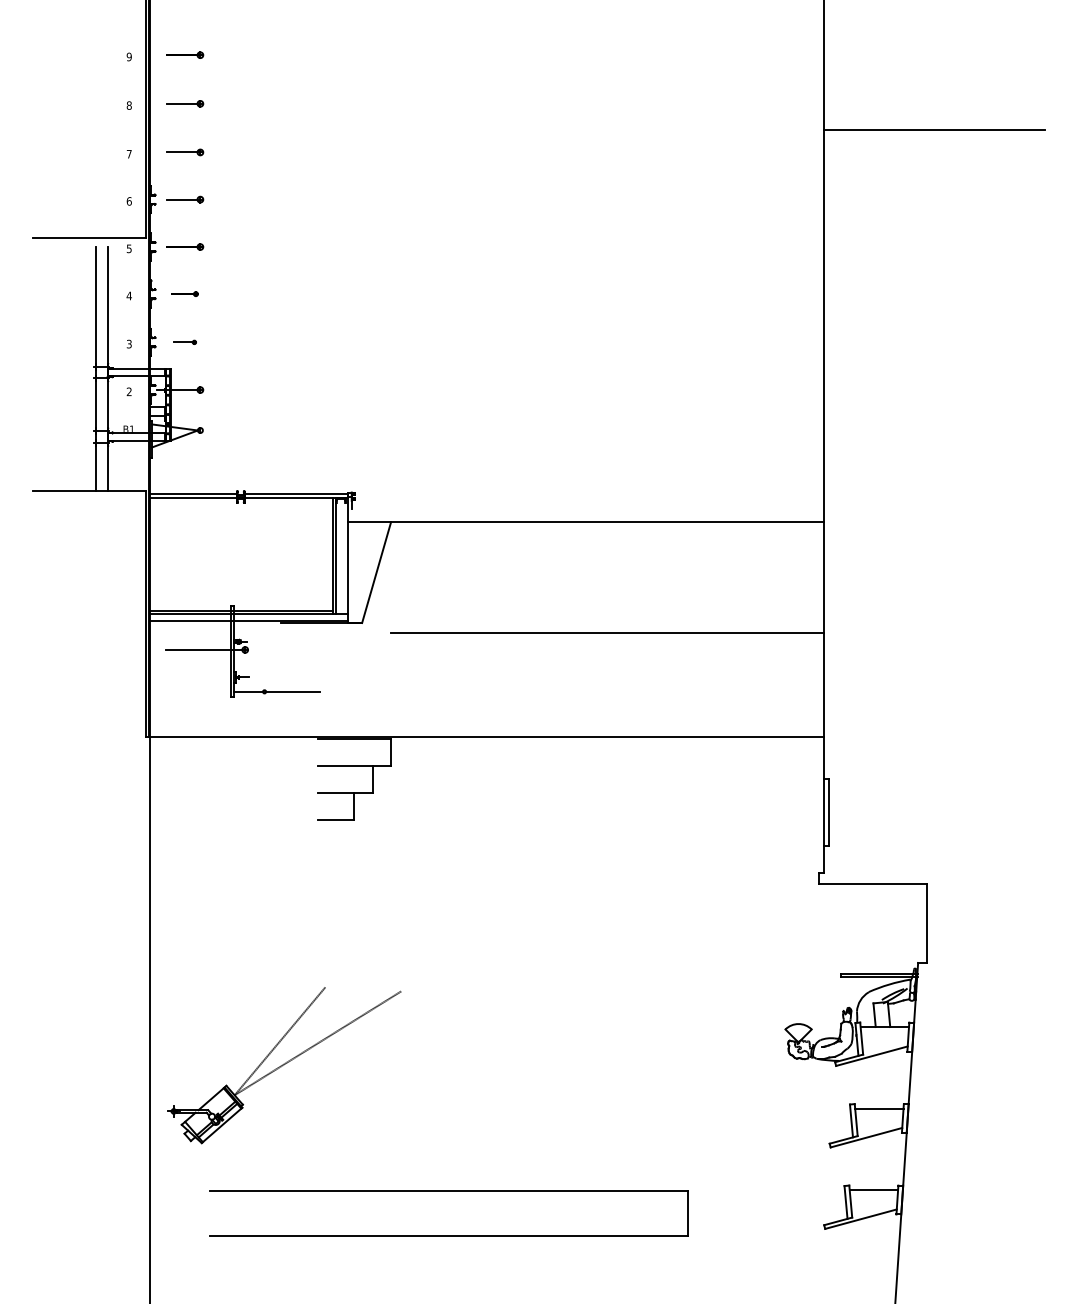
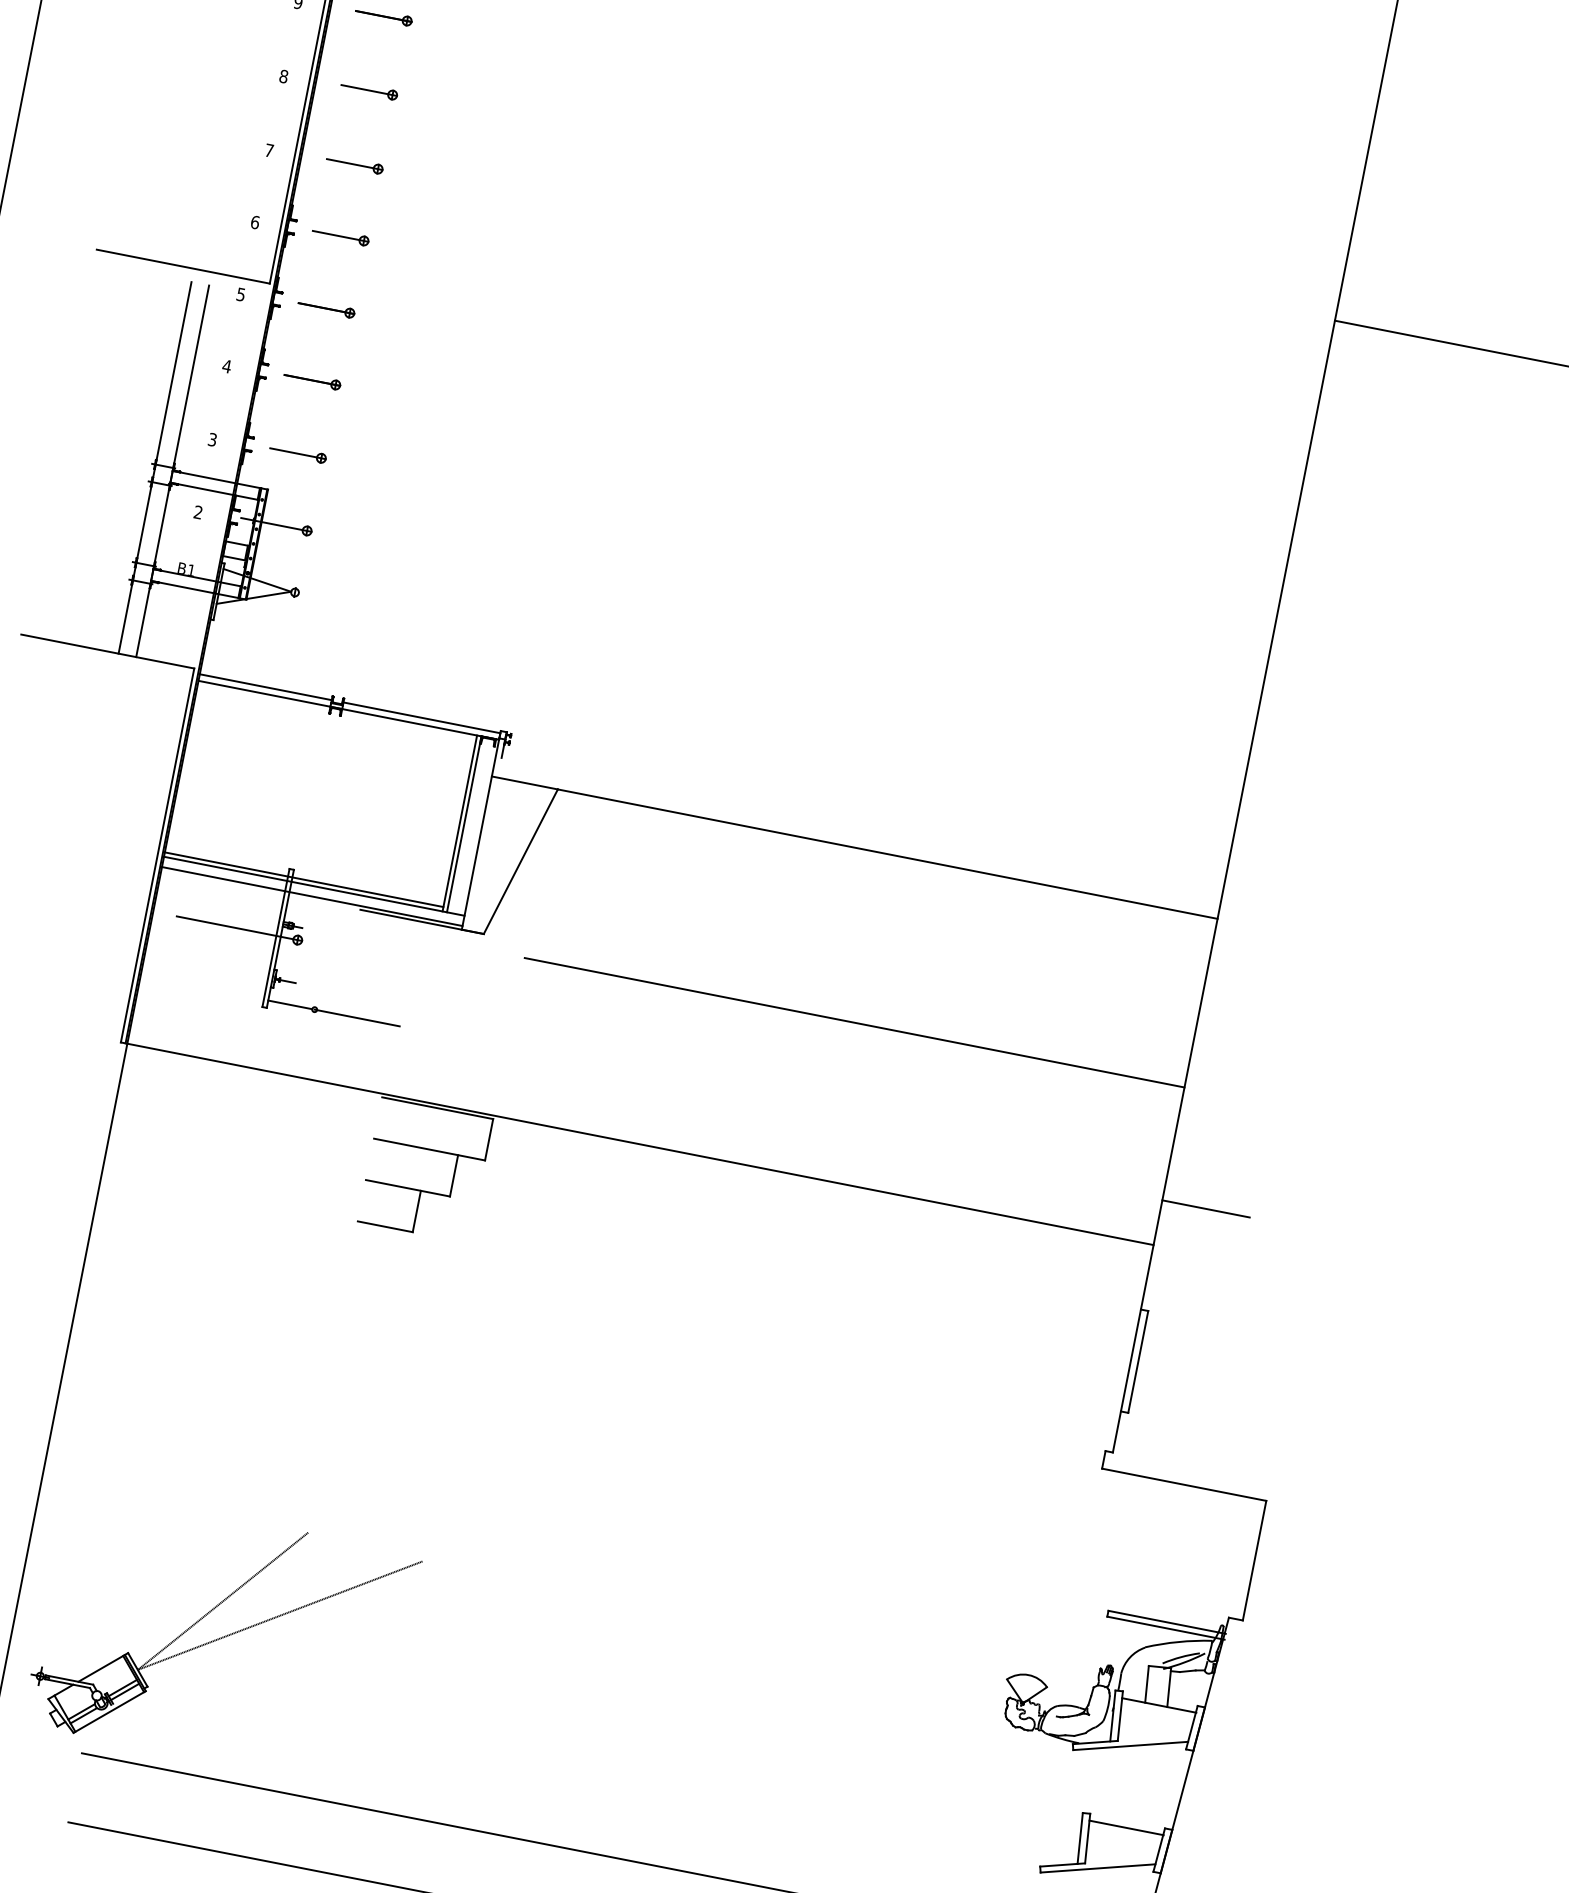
part: (185, 293) -> (313, 379), size x1.43
part: (185, 342) -> (298, 454), size x1.67
line: (852, 707) -> (1205, 1209), added
part: (284, 1065) -> (222, 1639), moved

